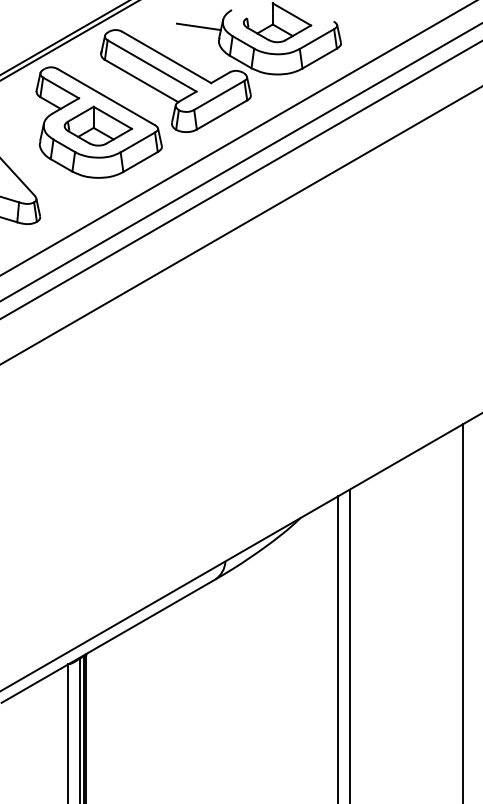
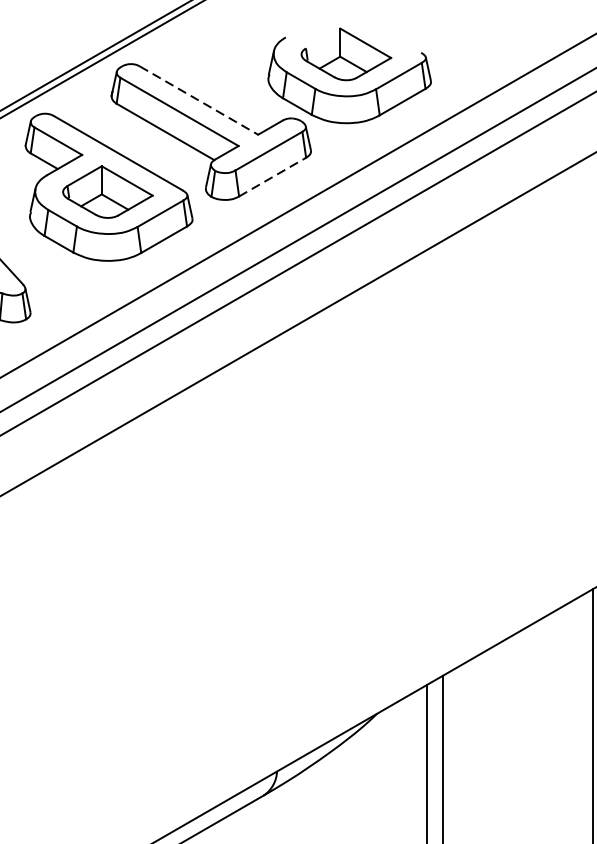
line: (198, 26) -> (241, 59), removed
line: (167, 57) -> (199, 100), solid -> dashed
line: (222, 114) -> (273, 176), solid -> dashed

